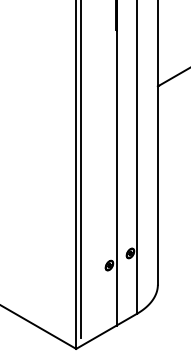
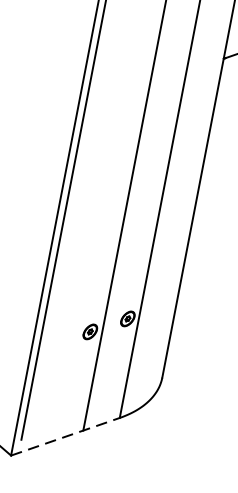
line: (107, 331) -> (66, 437), solid -> dashed

